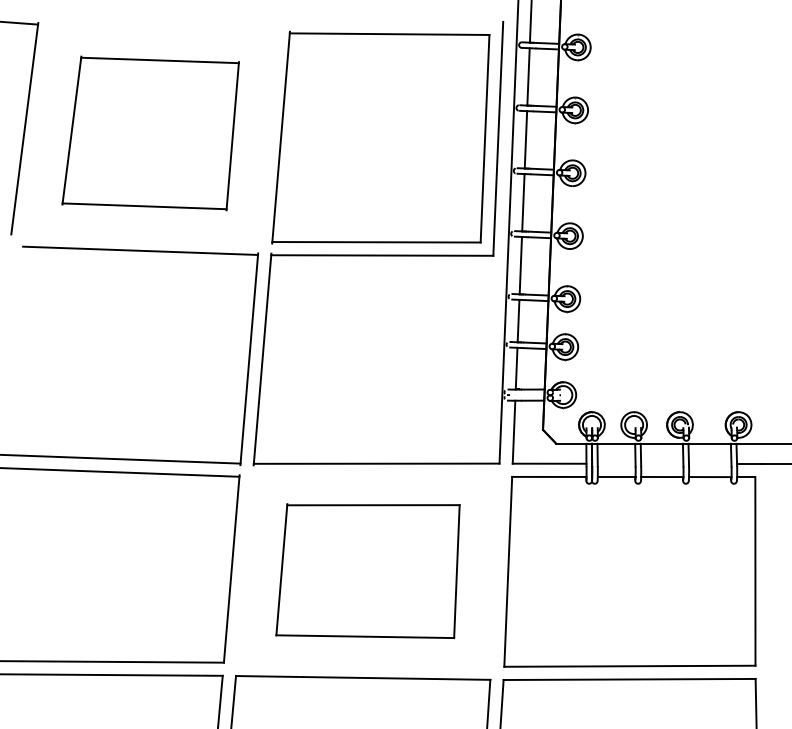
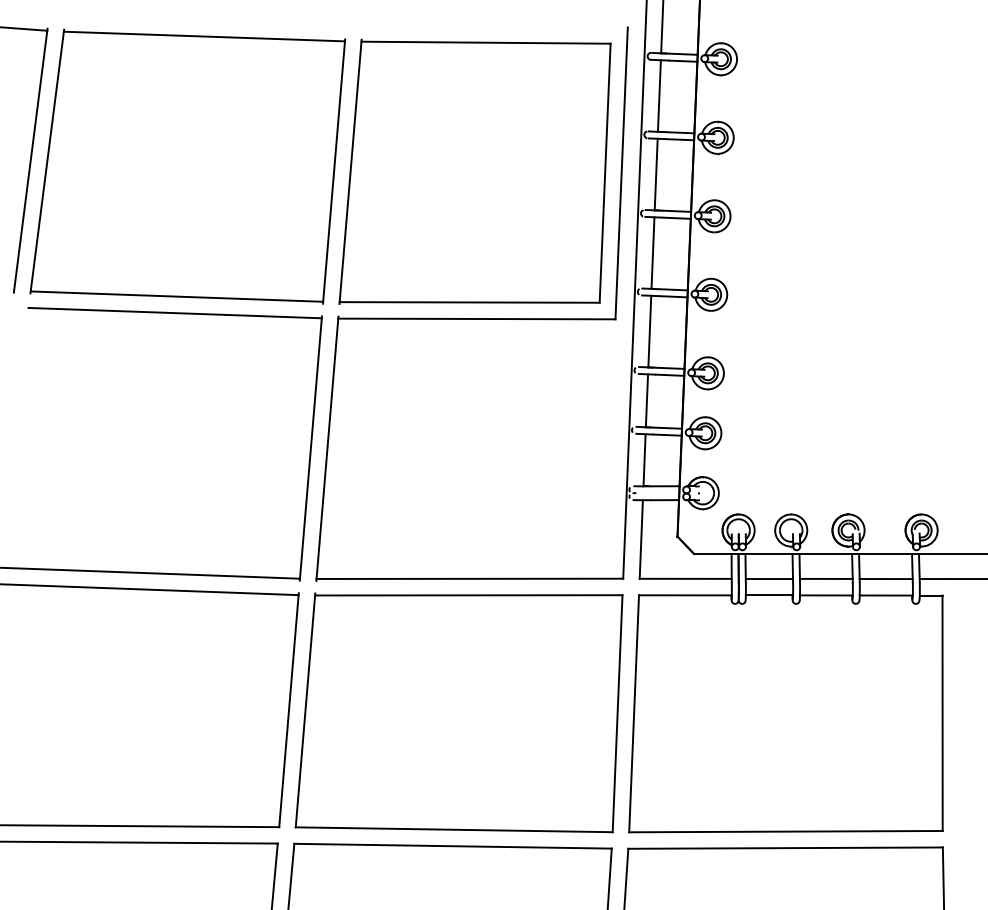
part: (150, 133) -> (187, 166), size x1.43
line: (615, 463) -> (768, 578), added
line: (661, 463) -> (825, 578), added
line: (709, 463) -> (885, 578), added
part: (367, 570) -> (458, 712), size x1.43

